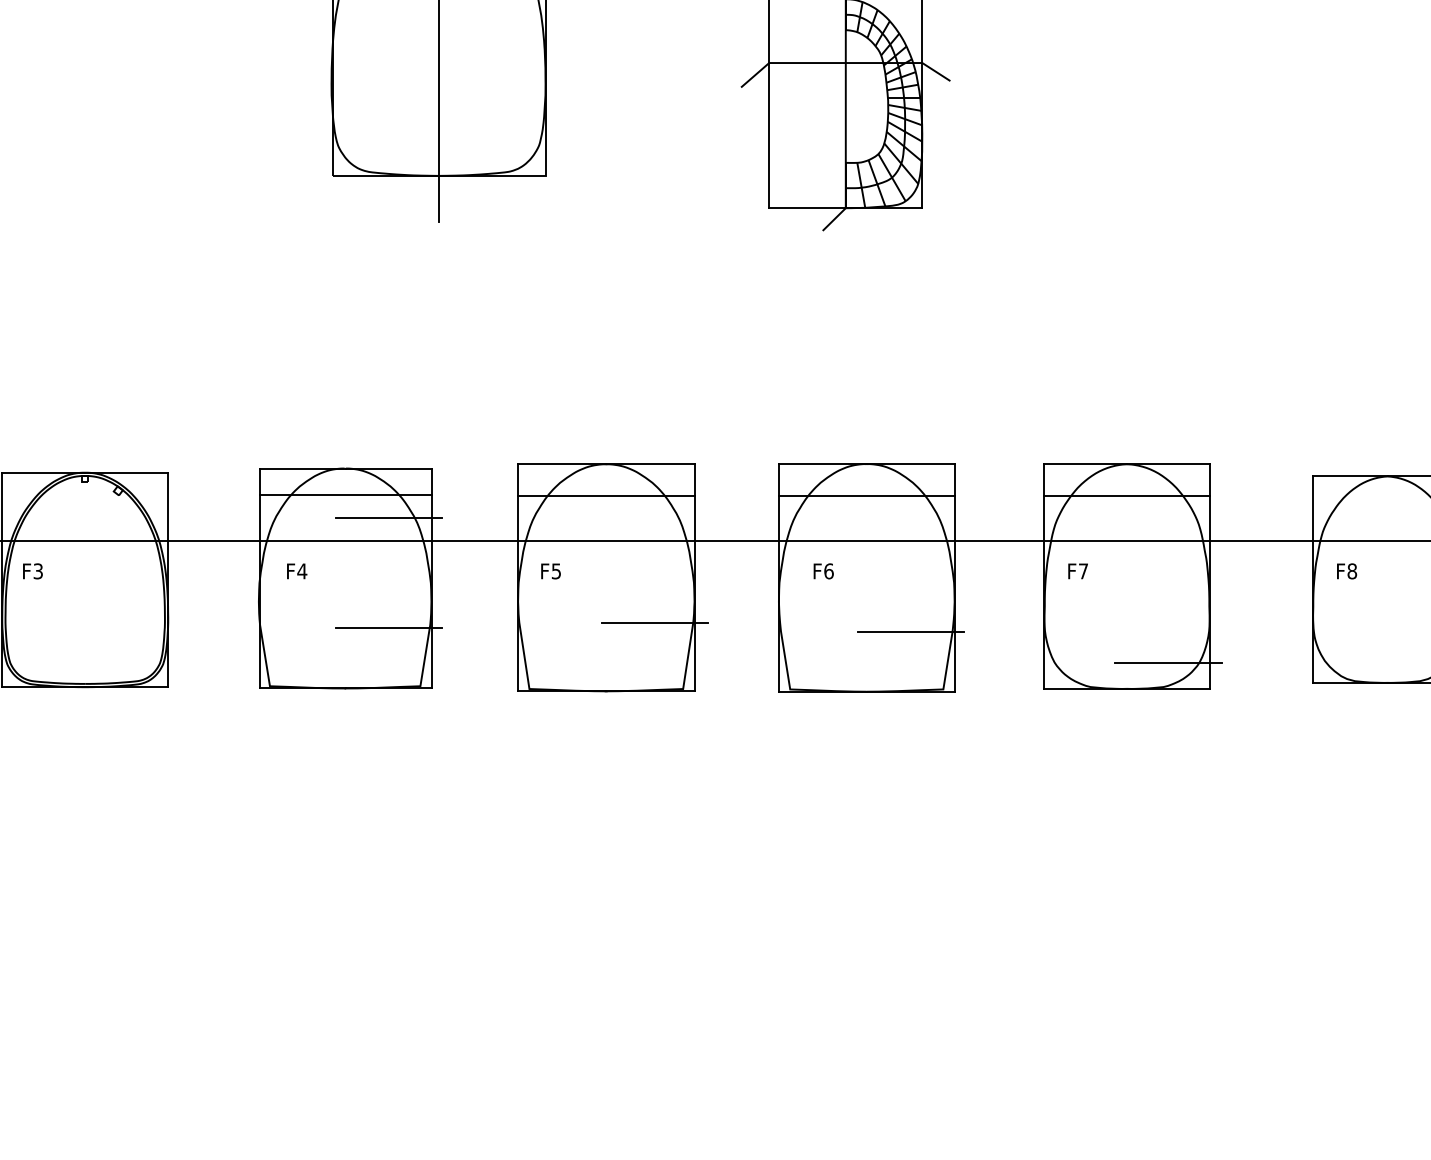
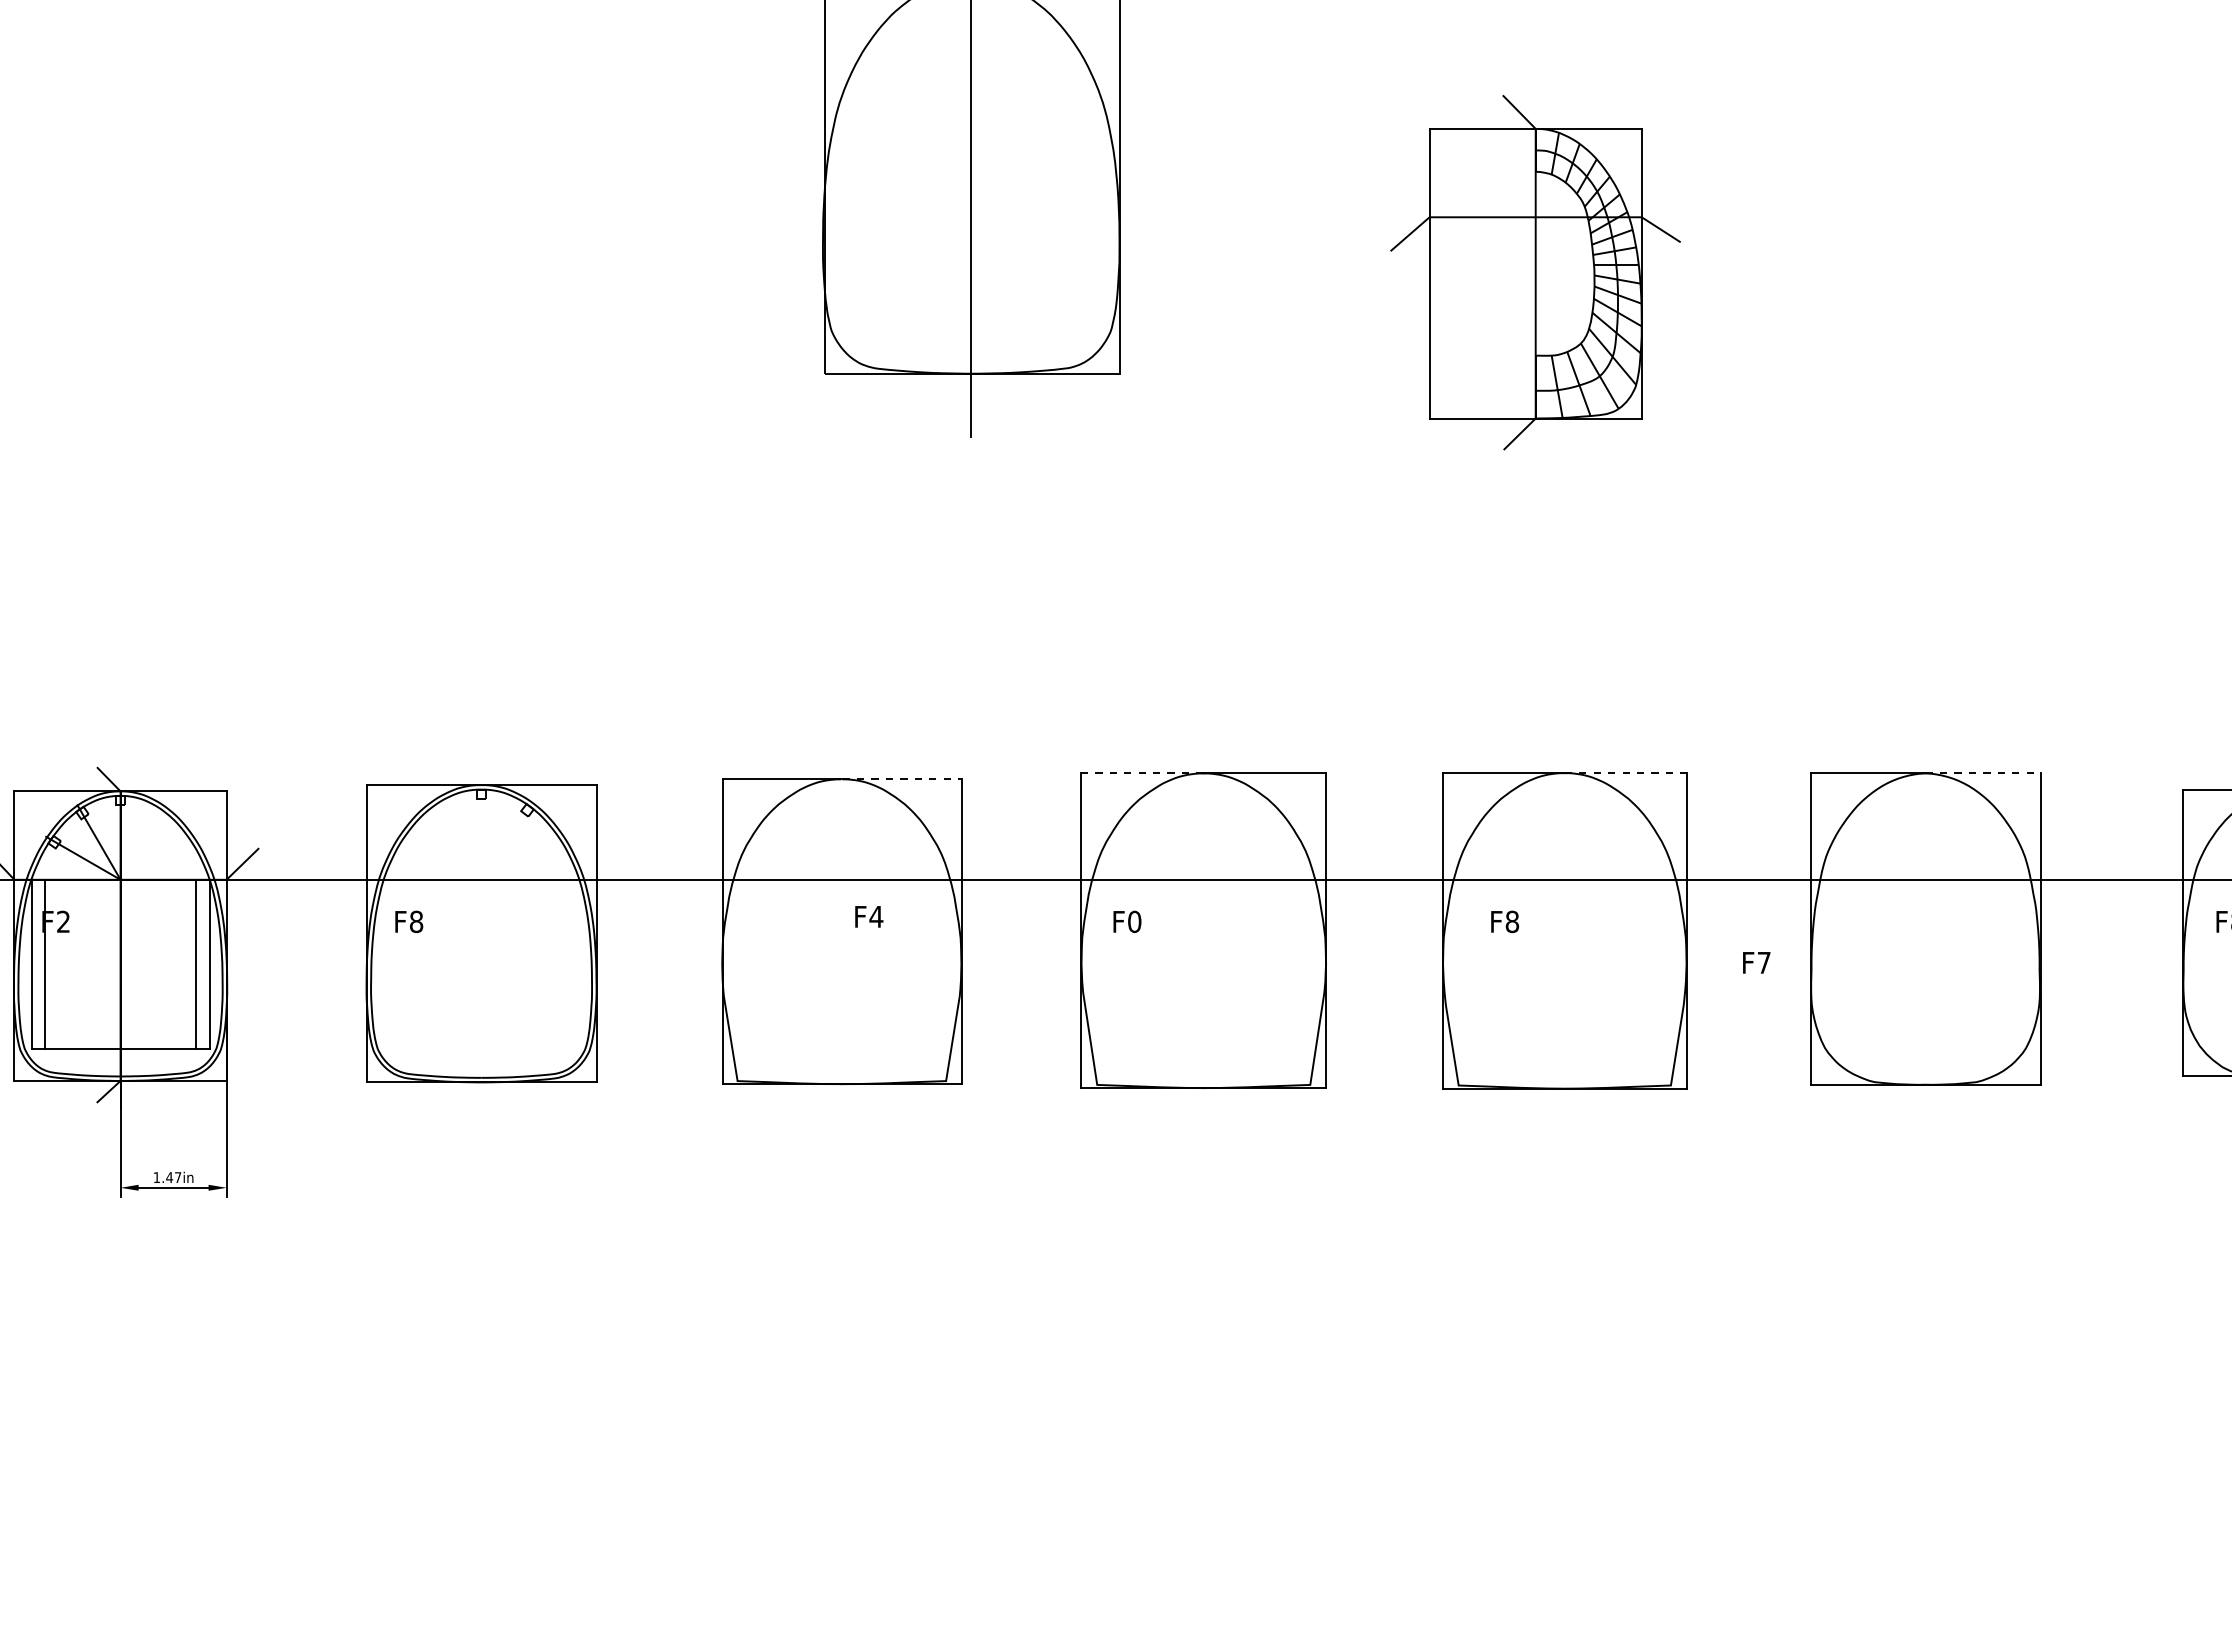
line: (561, 464) -> (1141, 773), solid -> dashed
line: (910, 464) -> (1625, 773), solid -> dashed
line: (1168, 464) -> (1983, 773), solid -> dashed
line: (388, 468) -> (902, 779), solid -> dashed
line: (345, 495) -> (842, 816), removed
line: (866, 495) -> (1564, 816), removed
line: (1127, 495) -> (1925, 816), removed
line: (606, 496) -> (1203, 817), removed
line: (388, 518) -> (901, 848), removed
text: (38, 571) -> (416, 921), F3 -> F8
text: (297, 571) -> (869, 916), moved
text: (556, 571) -> (1134, 921), F5 -> F0
text: (829, 571) -> (1512, 921), F6 -> F8
text: (1077, 571) -> (1756, 962), moved
line: (654, 623) -> (1270, 993), removed
line: (388, 627) -> (901, 999), removed
line: (910, 631) -> (1625, 1005), removed
line: (1168, 662) -> (1982, 1048), removed

